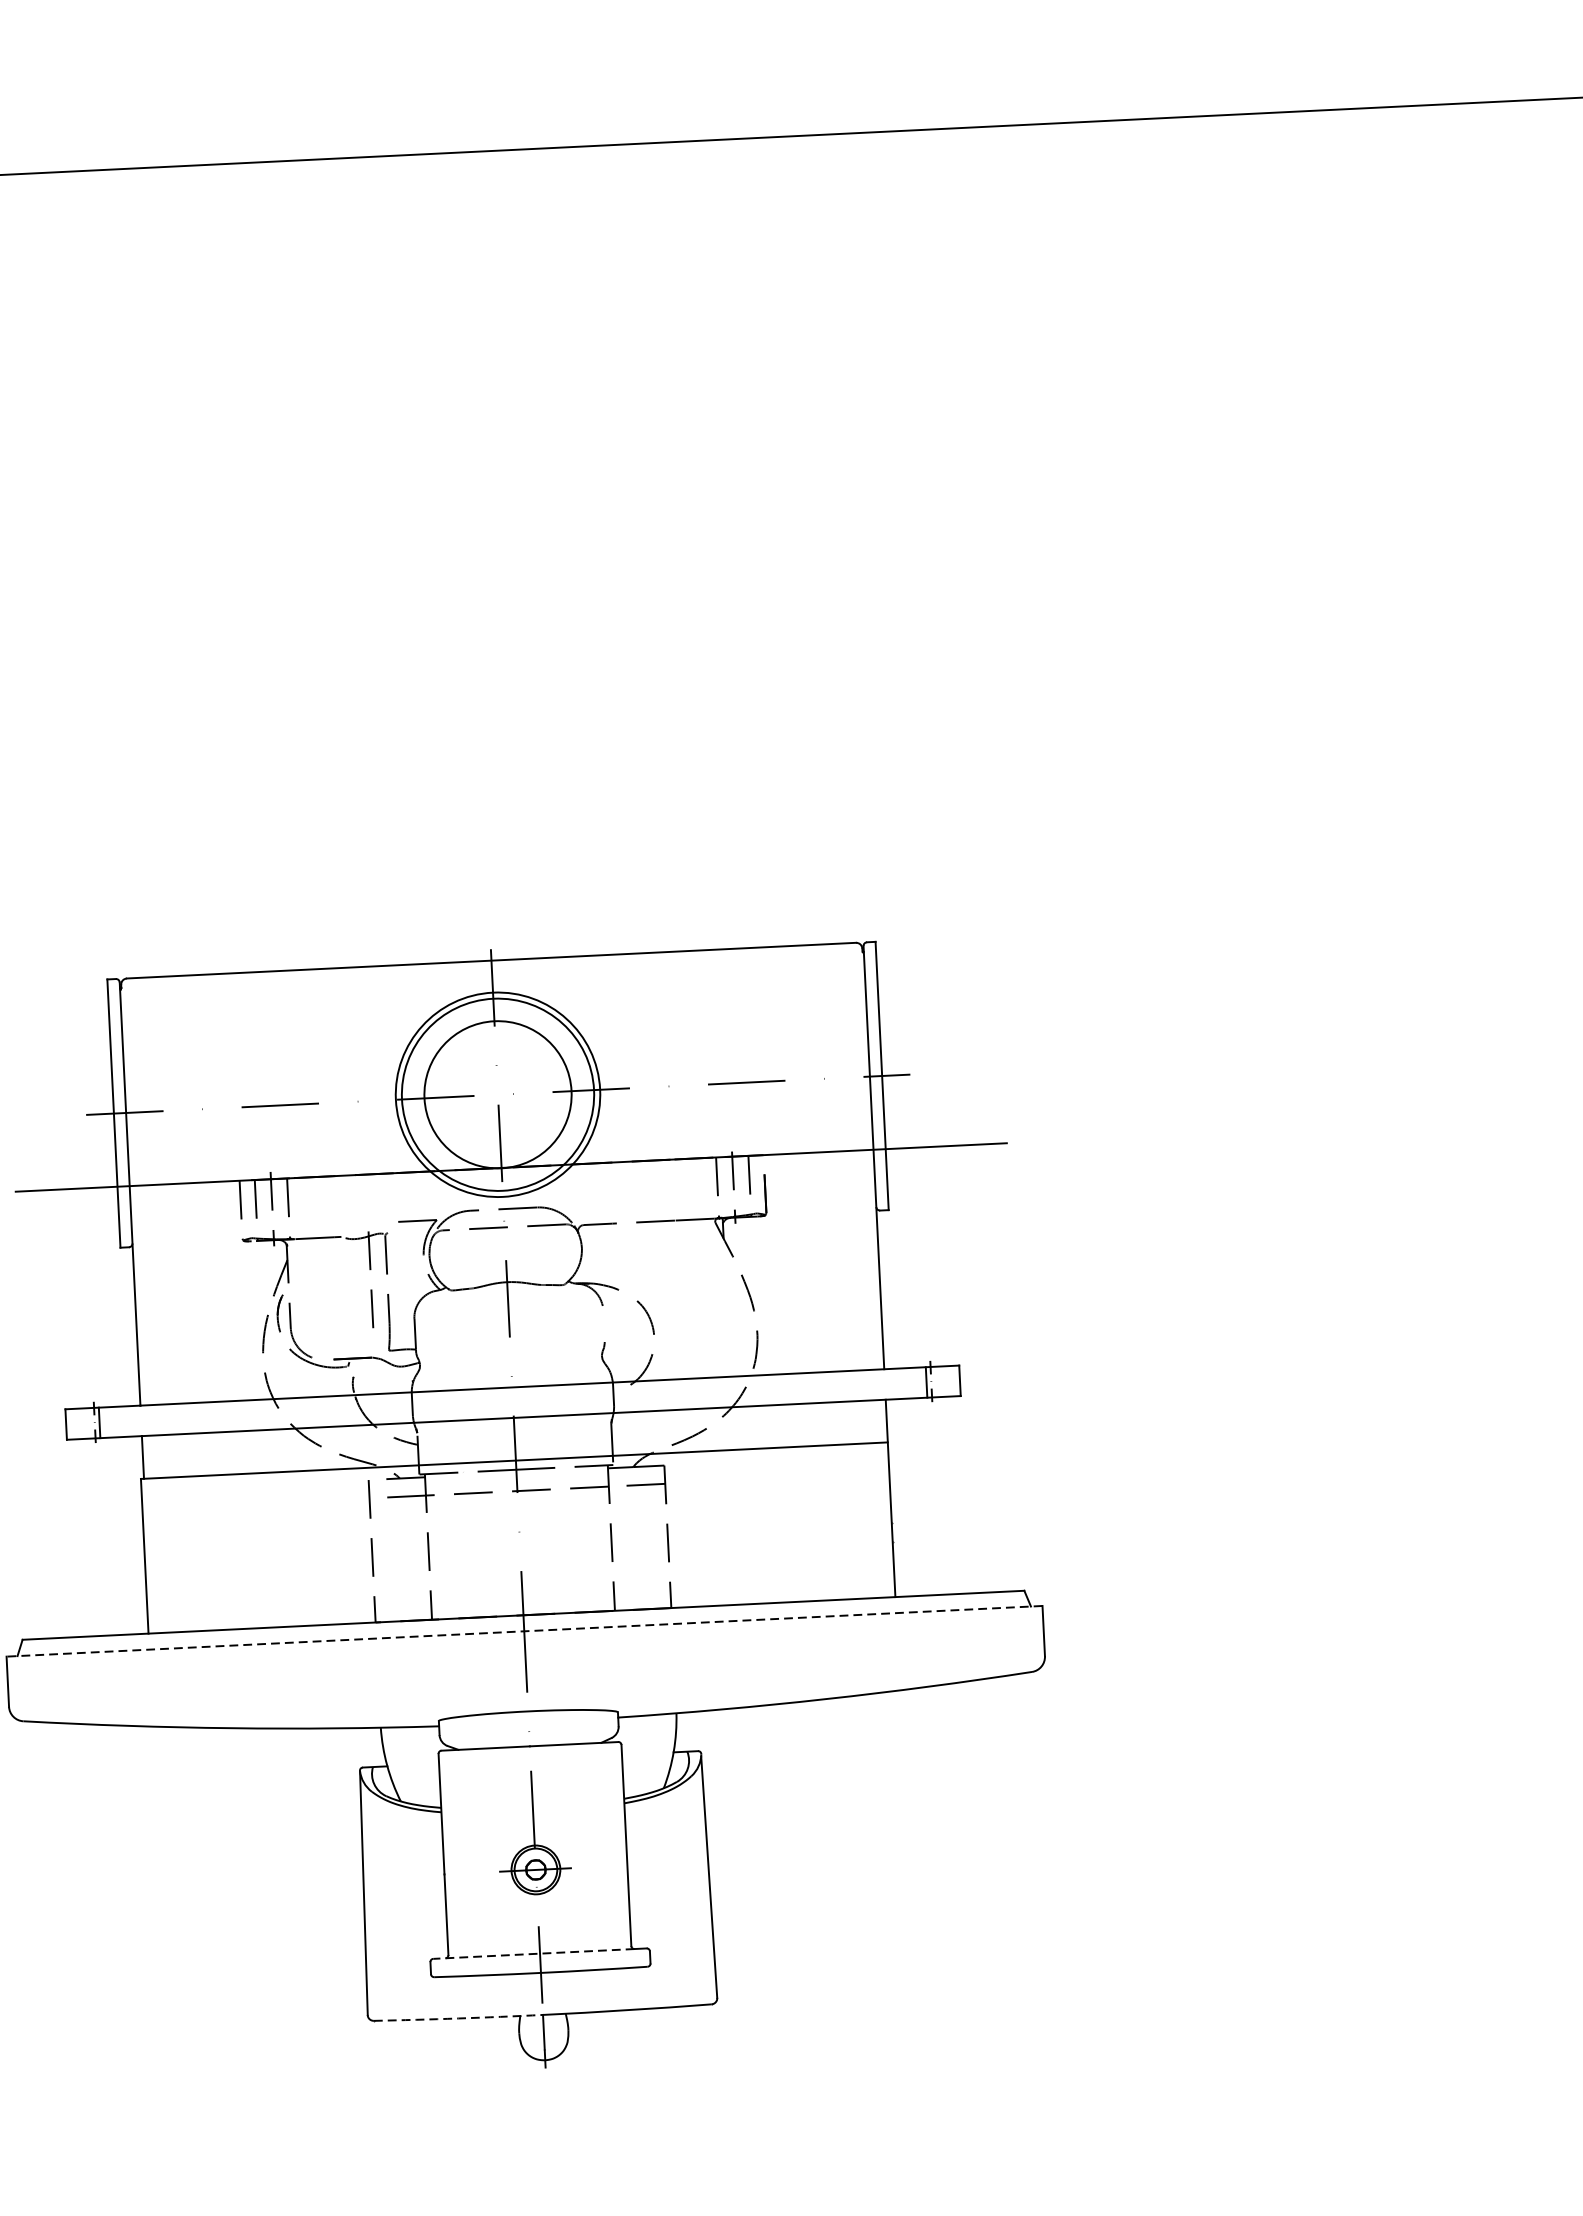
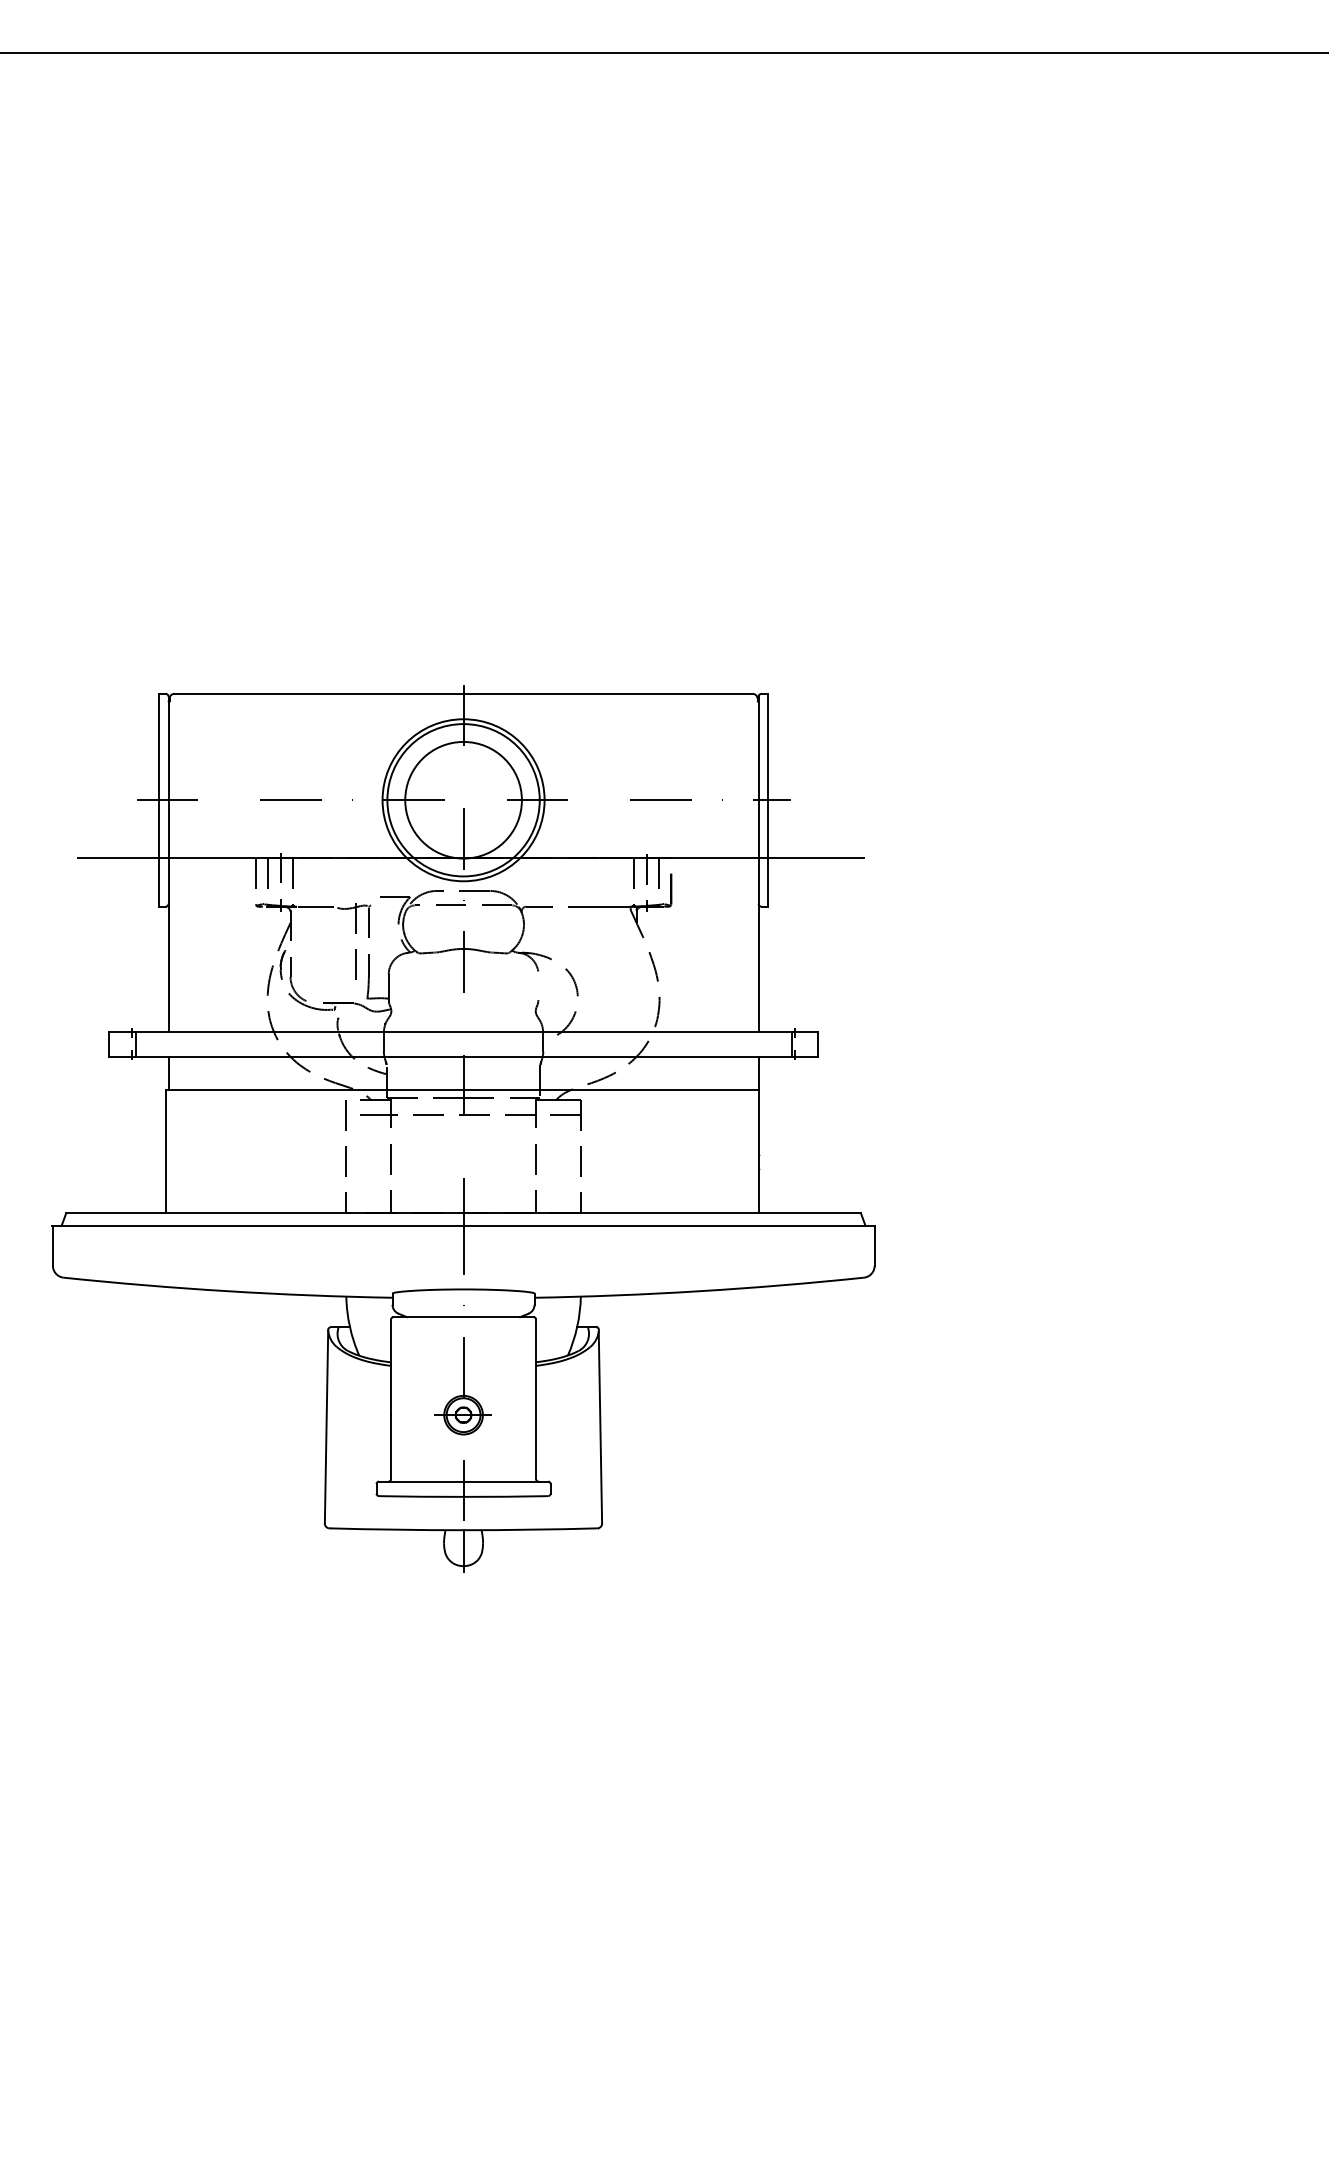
line: (524, 1630) -> (463, 1225), dashed -> solid
line: (533, 1953) -> (458, 1481), dashed -> solid
arc: (458, 2018) -> (396, 1529), dashed -> solid

